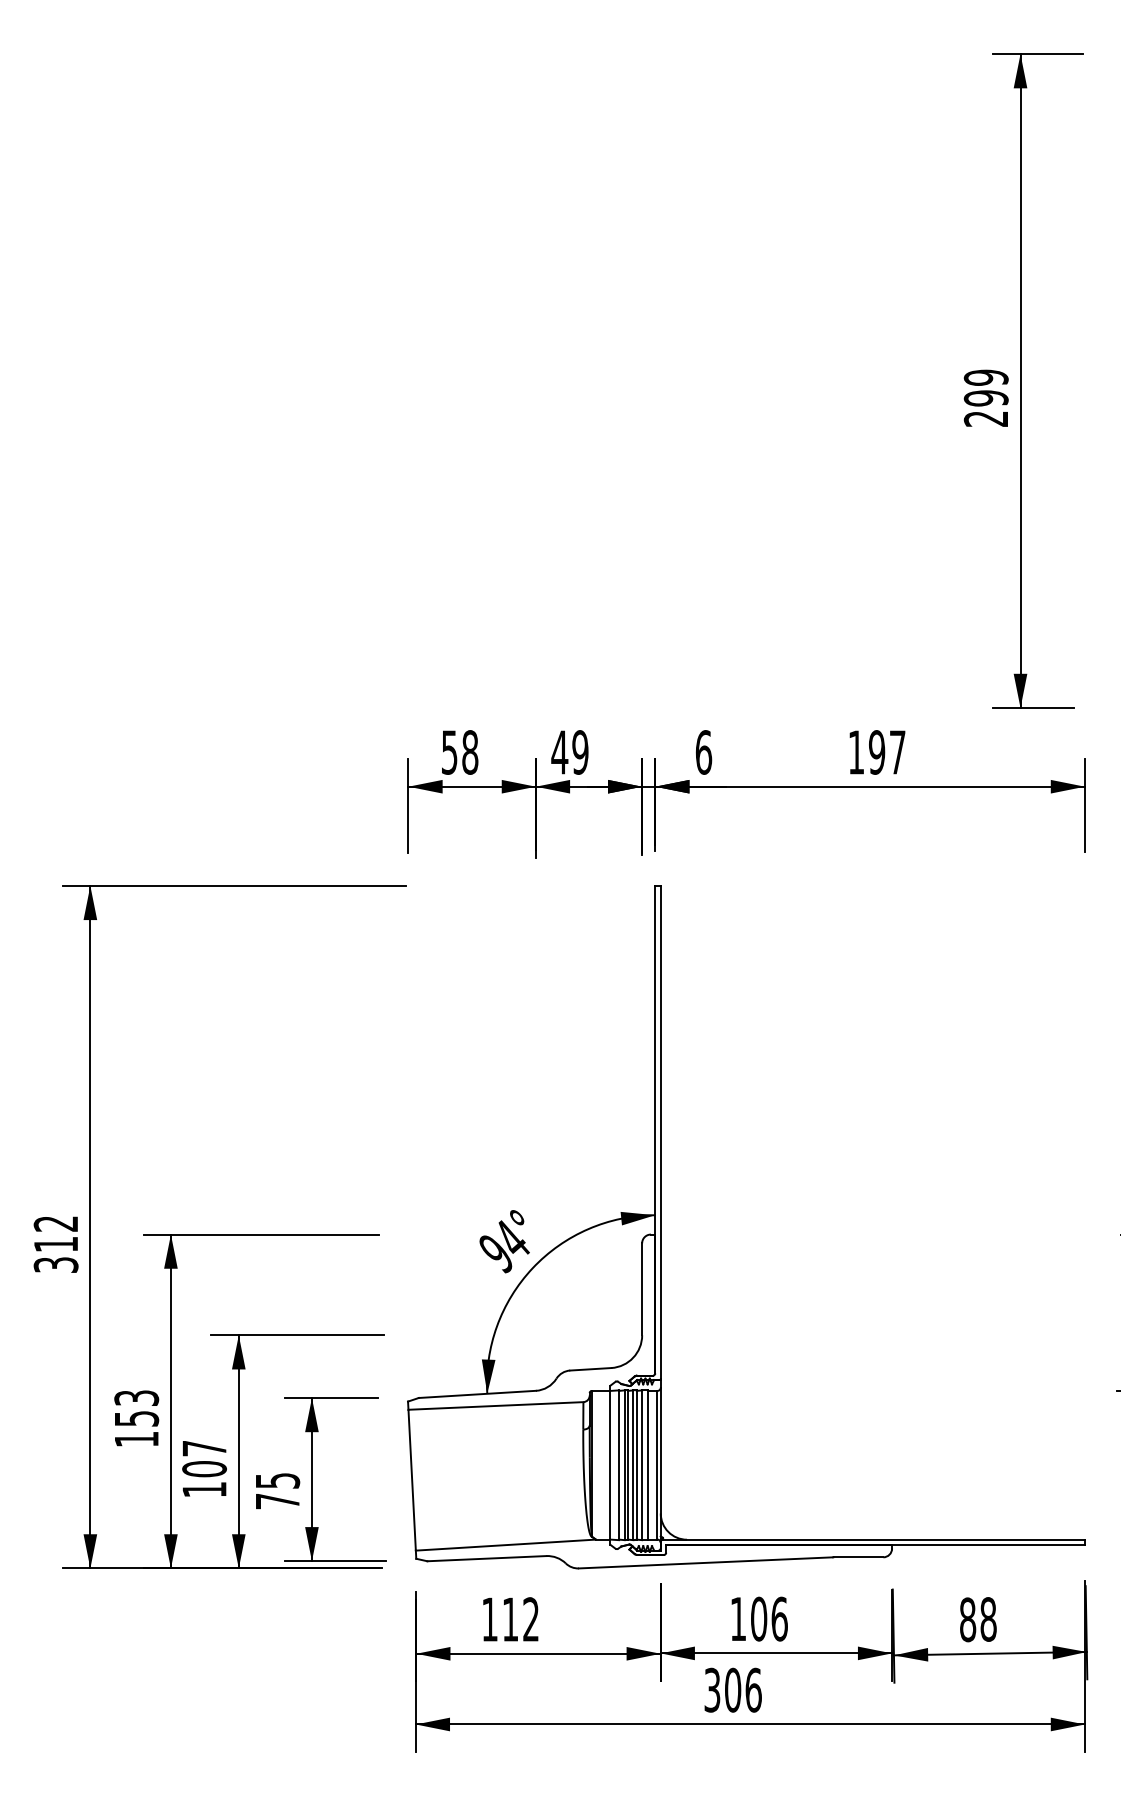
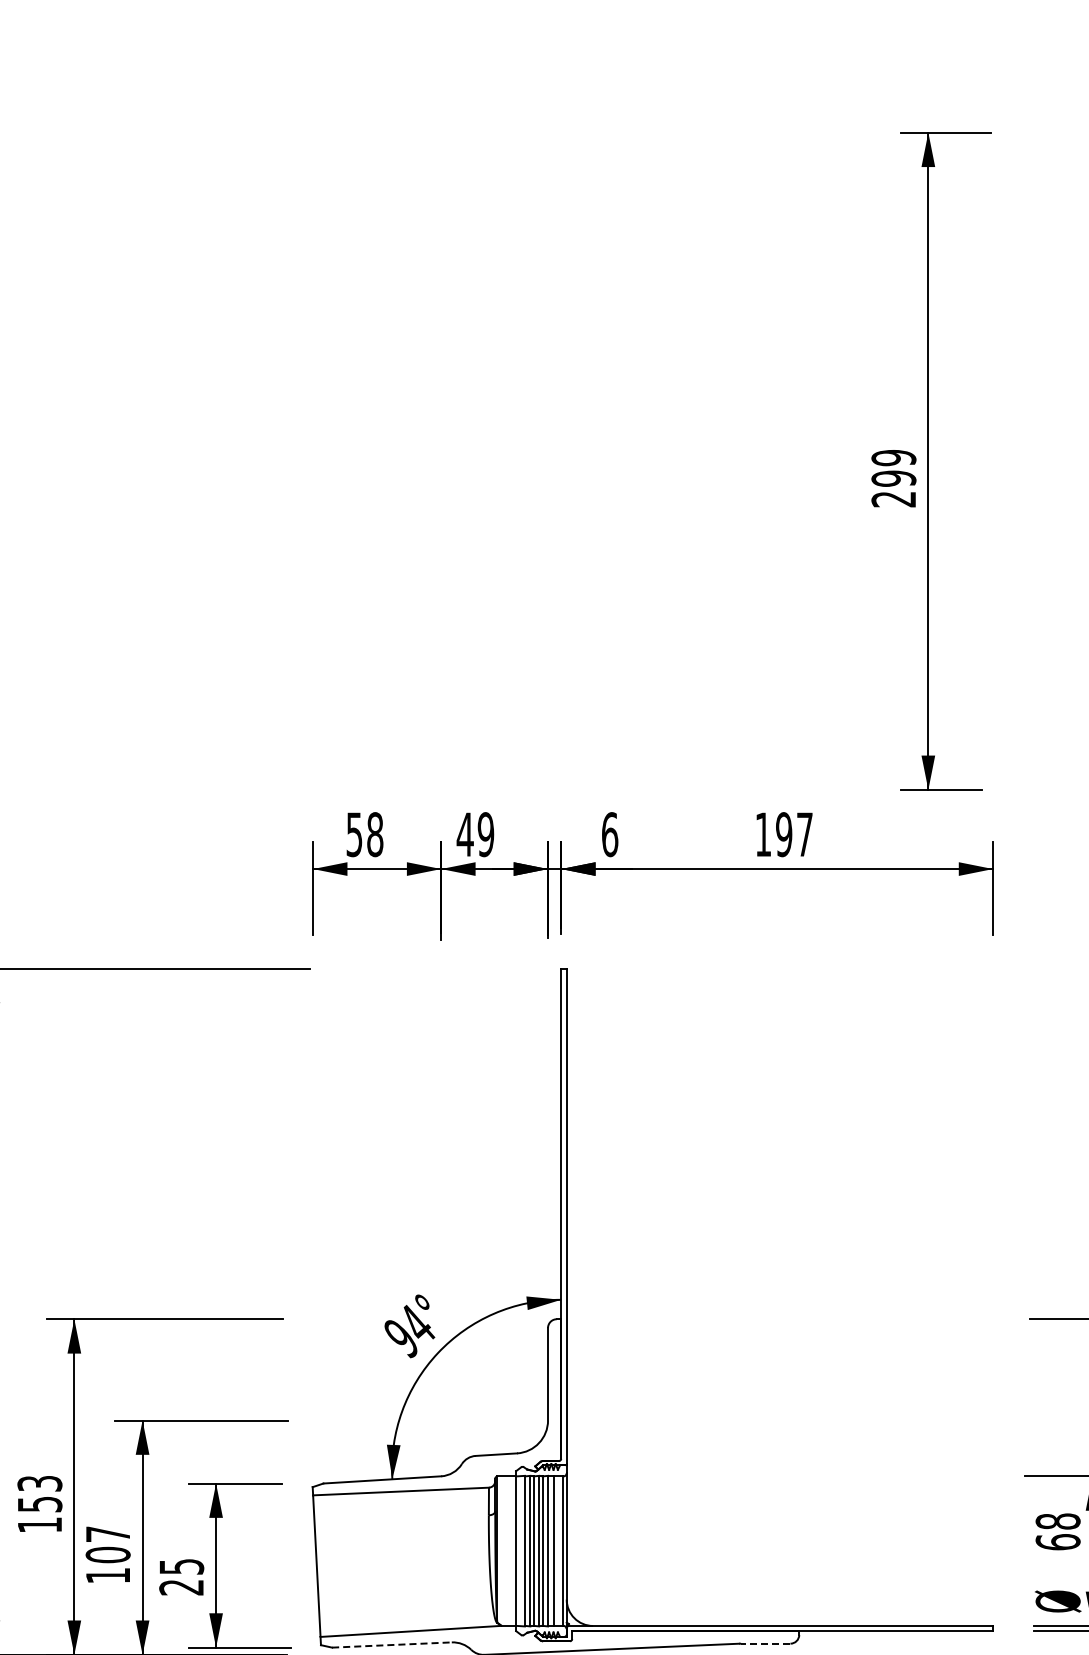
text: (277, 1501) -> (181, 1587), 75 -> 25
line: (858, 1557) -> (765, 1643), solid -> dashed
line: (486, 1558) -> (391, 1644), solid -> dashed

